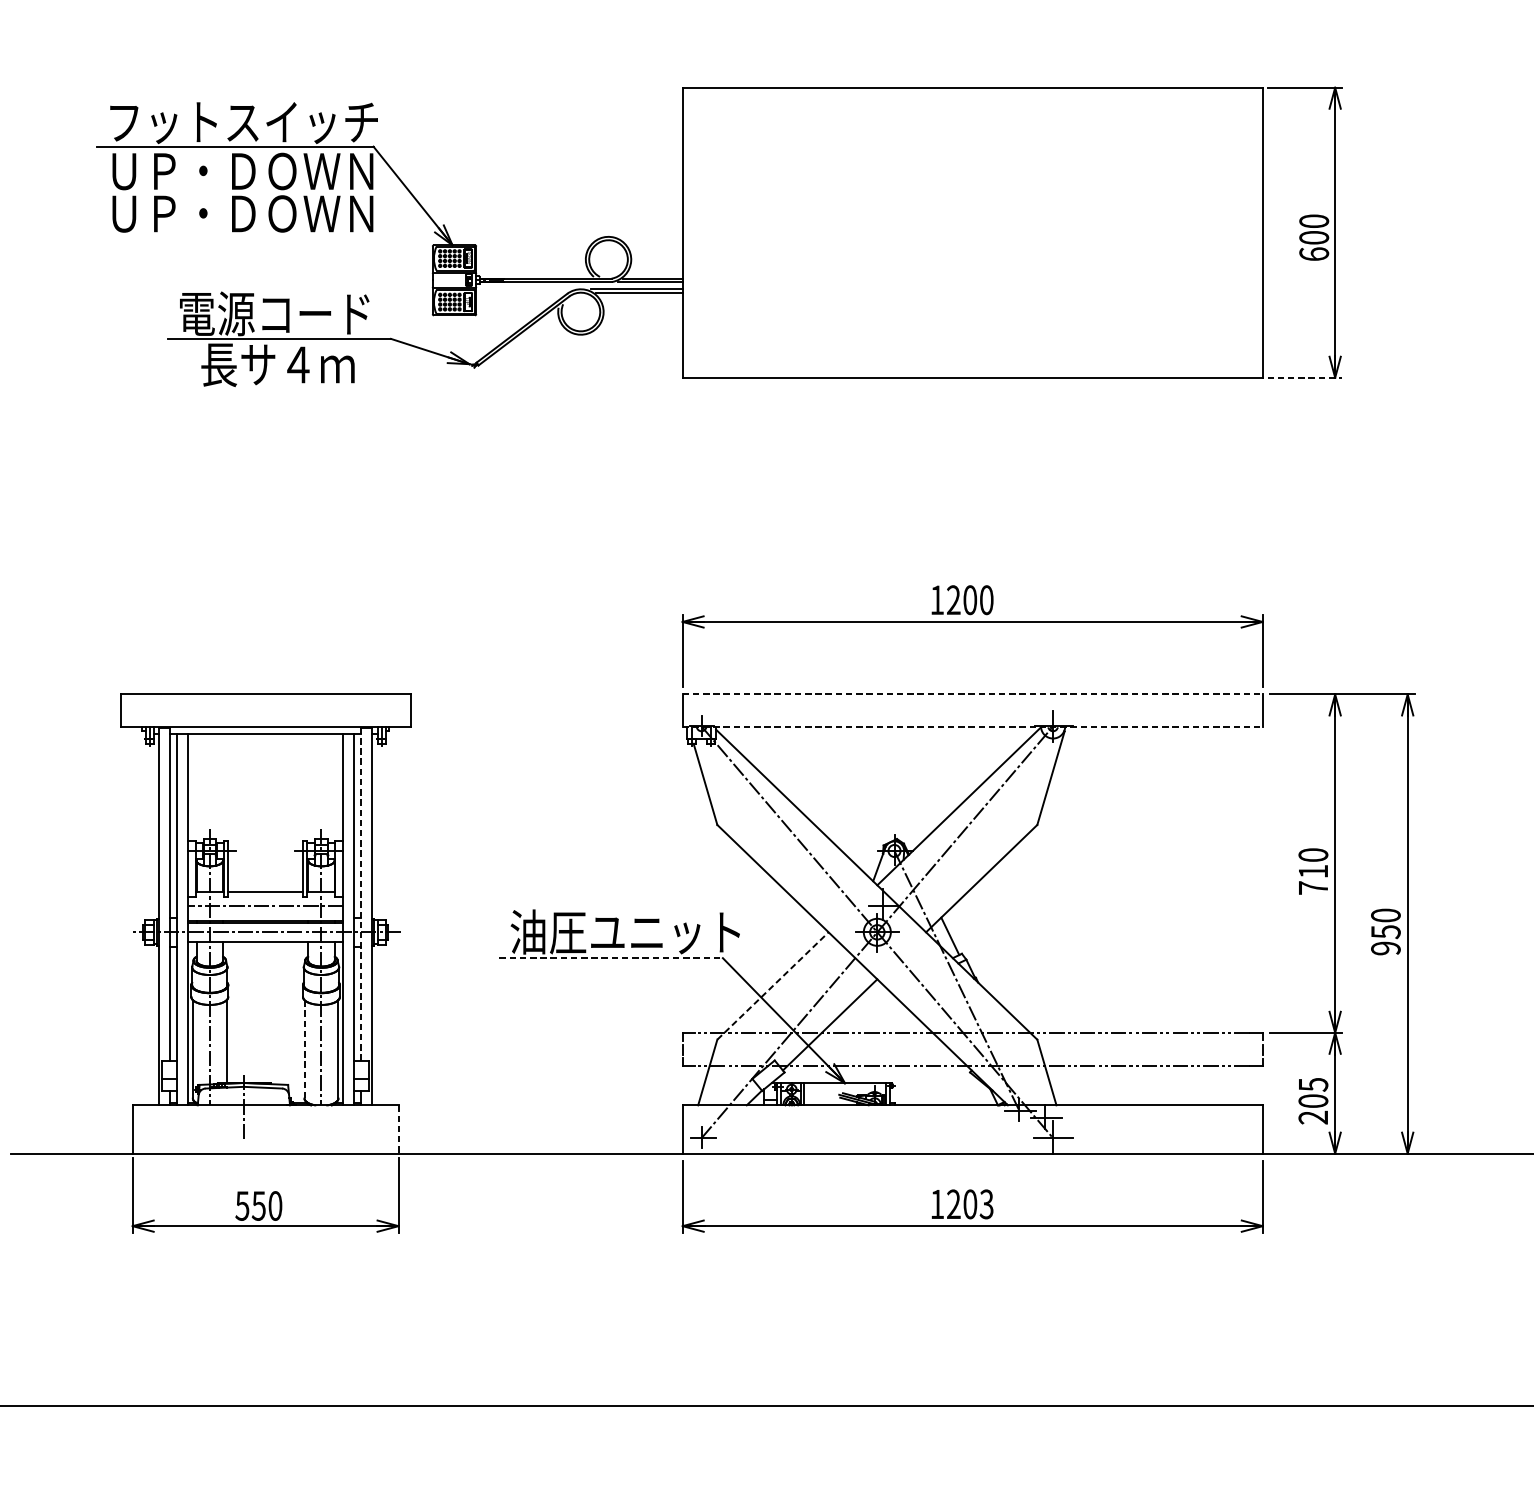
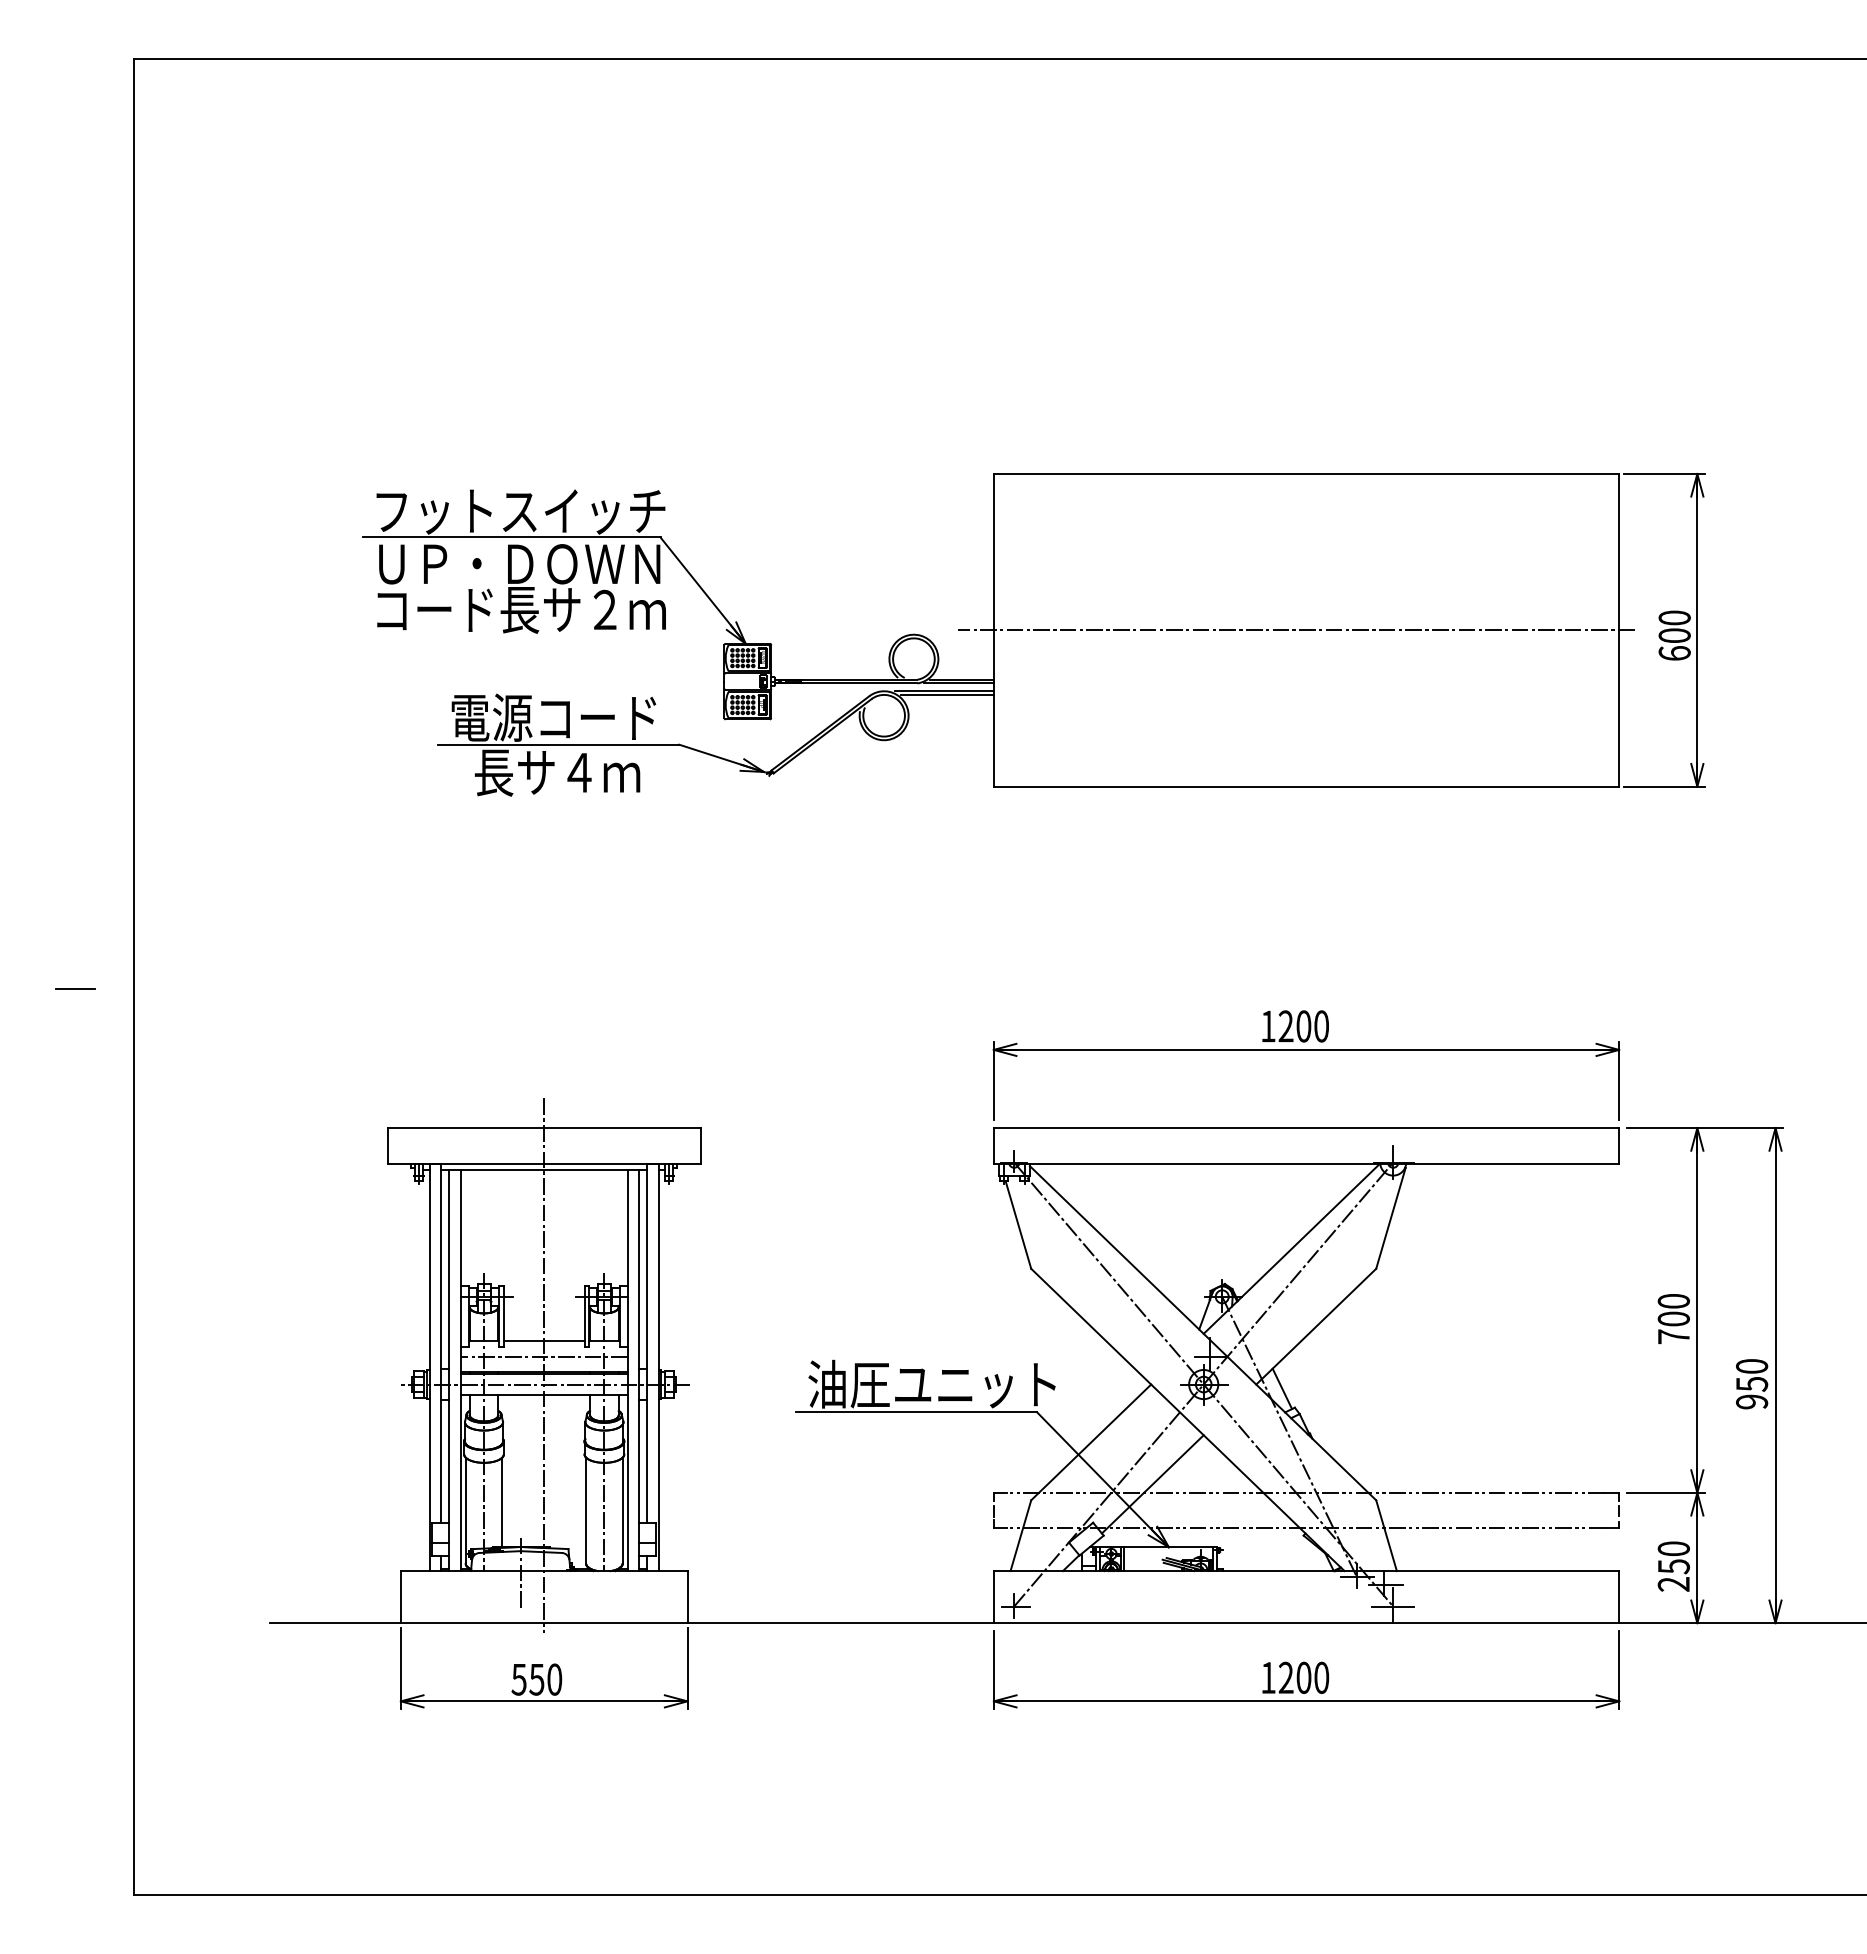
text: (244, 214) -> (521, 610), ＵＰ・ＤＯＷＮ -> コード長サ２ｍ
line: (962, 232) -> (1295, 630), added
line: (1305, 377) -> (1665, 786), dashed -> solid
line: (972, 694) -> (1306, 1128), dashed -> solid
line: (972, 727) -> (1306, 1163), dashed -> solid
text: (1313, 871) -> (1673, 1318), 710 -> 700
line: (361, 894) -> (647, 1343), dashed -> solid
line: (265, 914) -> (544, 1365), added
line: (611, 958) -> (917, 1412), dashed -> solid
line: (773, 986) -> (1091, 1442), dashed -> solid
line: (304, 1050) -> (586, 1511), dashed -> solid
text: (1313, 1092) -> (1673, 1557), 205 -> 250
line: (398, 1129) -> (687, 1597), dashed -> solid
text: (986, 1204) -> (1321, 1677), 1203 -> 1200

